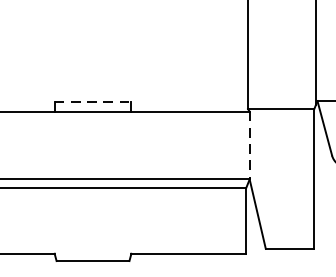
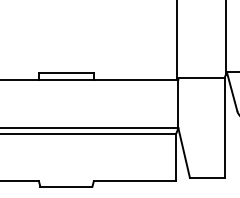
line: (93, 101) -> (66, 72), dashed -> solid
line: (249, 146) -> (178, 104), dashed -> solid

